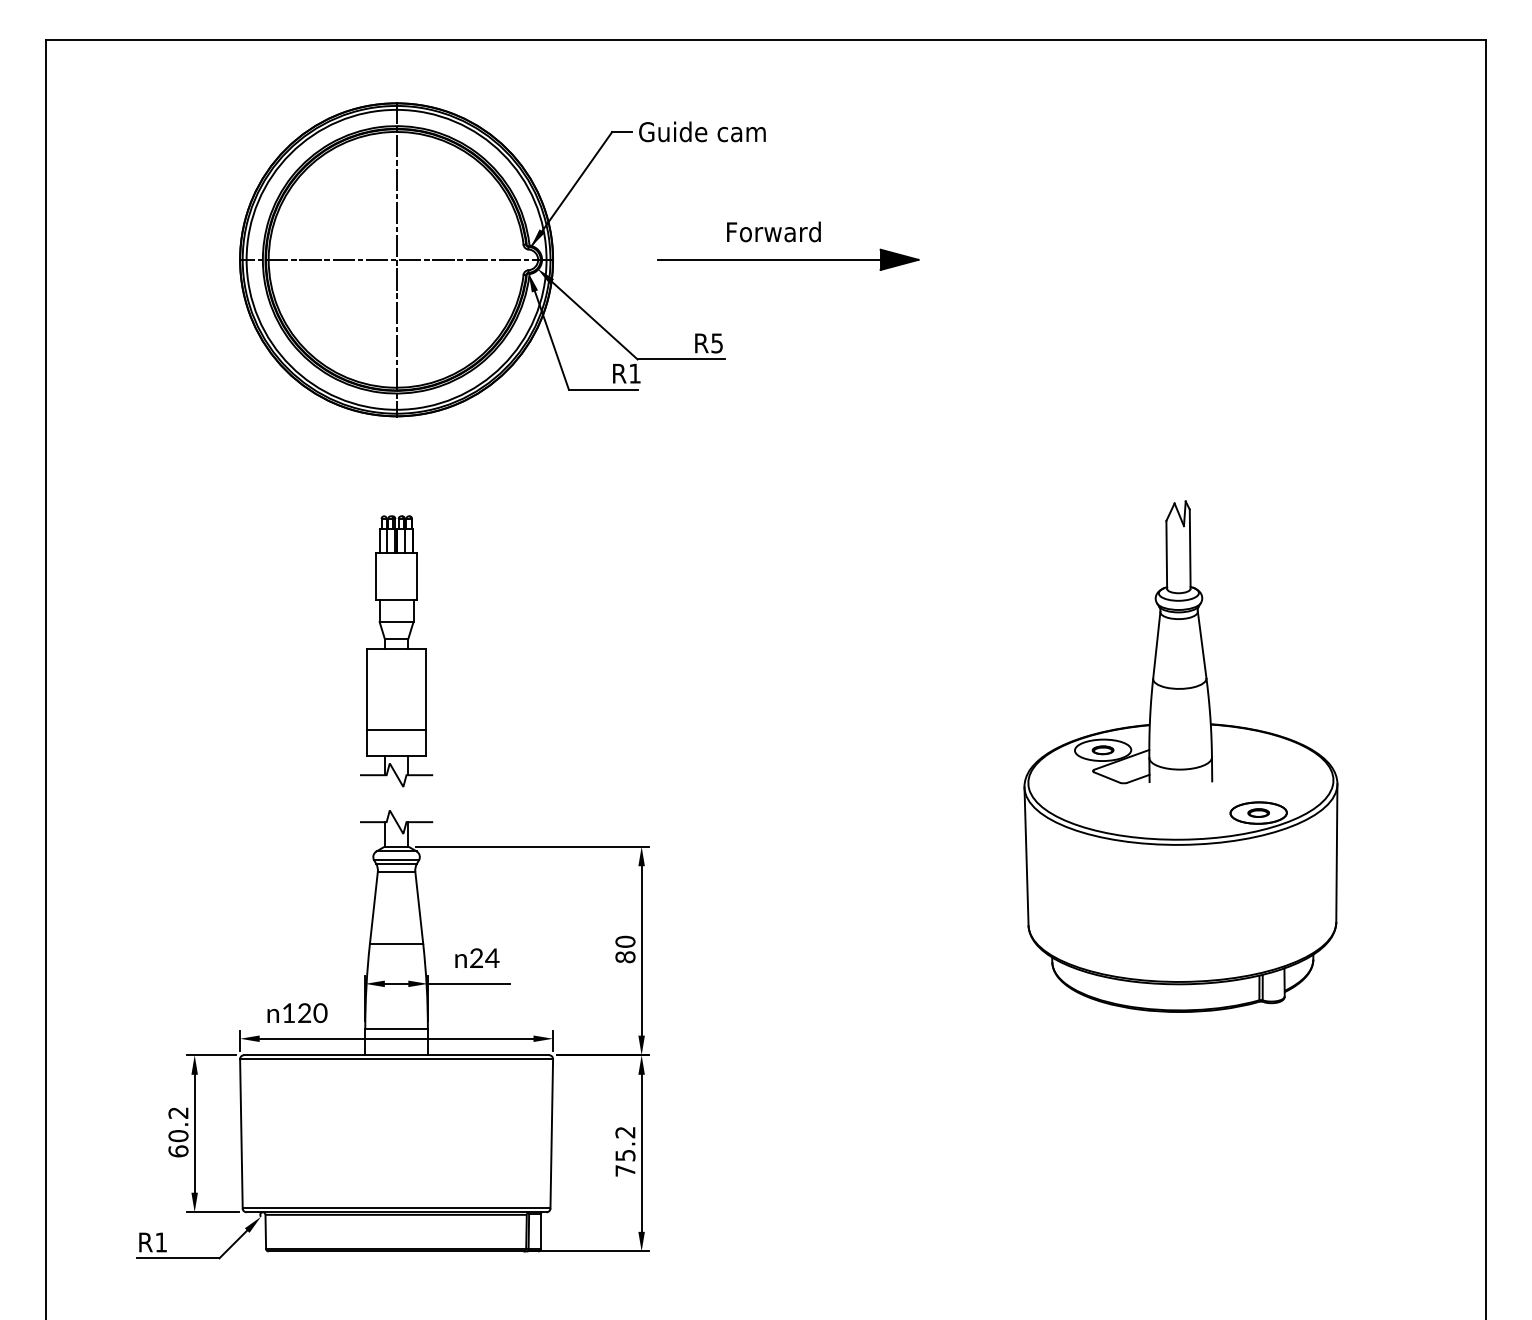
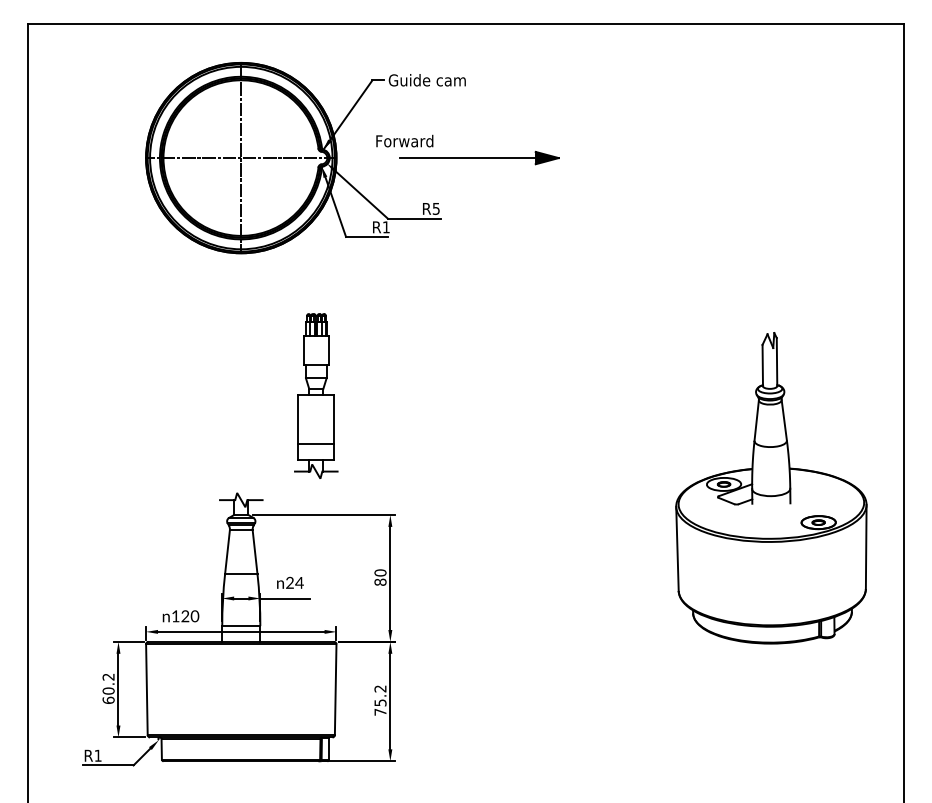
text: (773, 230) -> (404, 140), moved
part: (396, 650) -> (316, 395), moved
part: (1181, 756) -> (771, 488), moved

